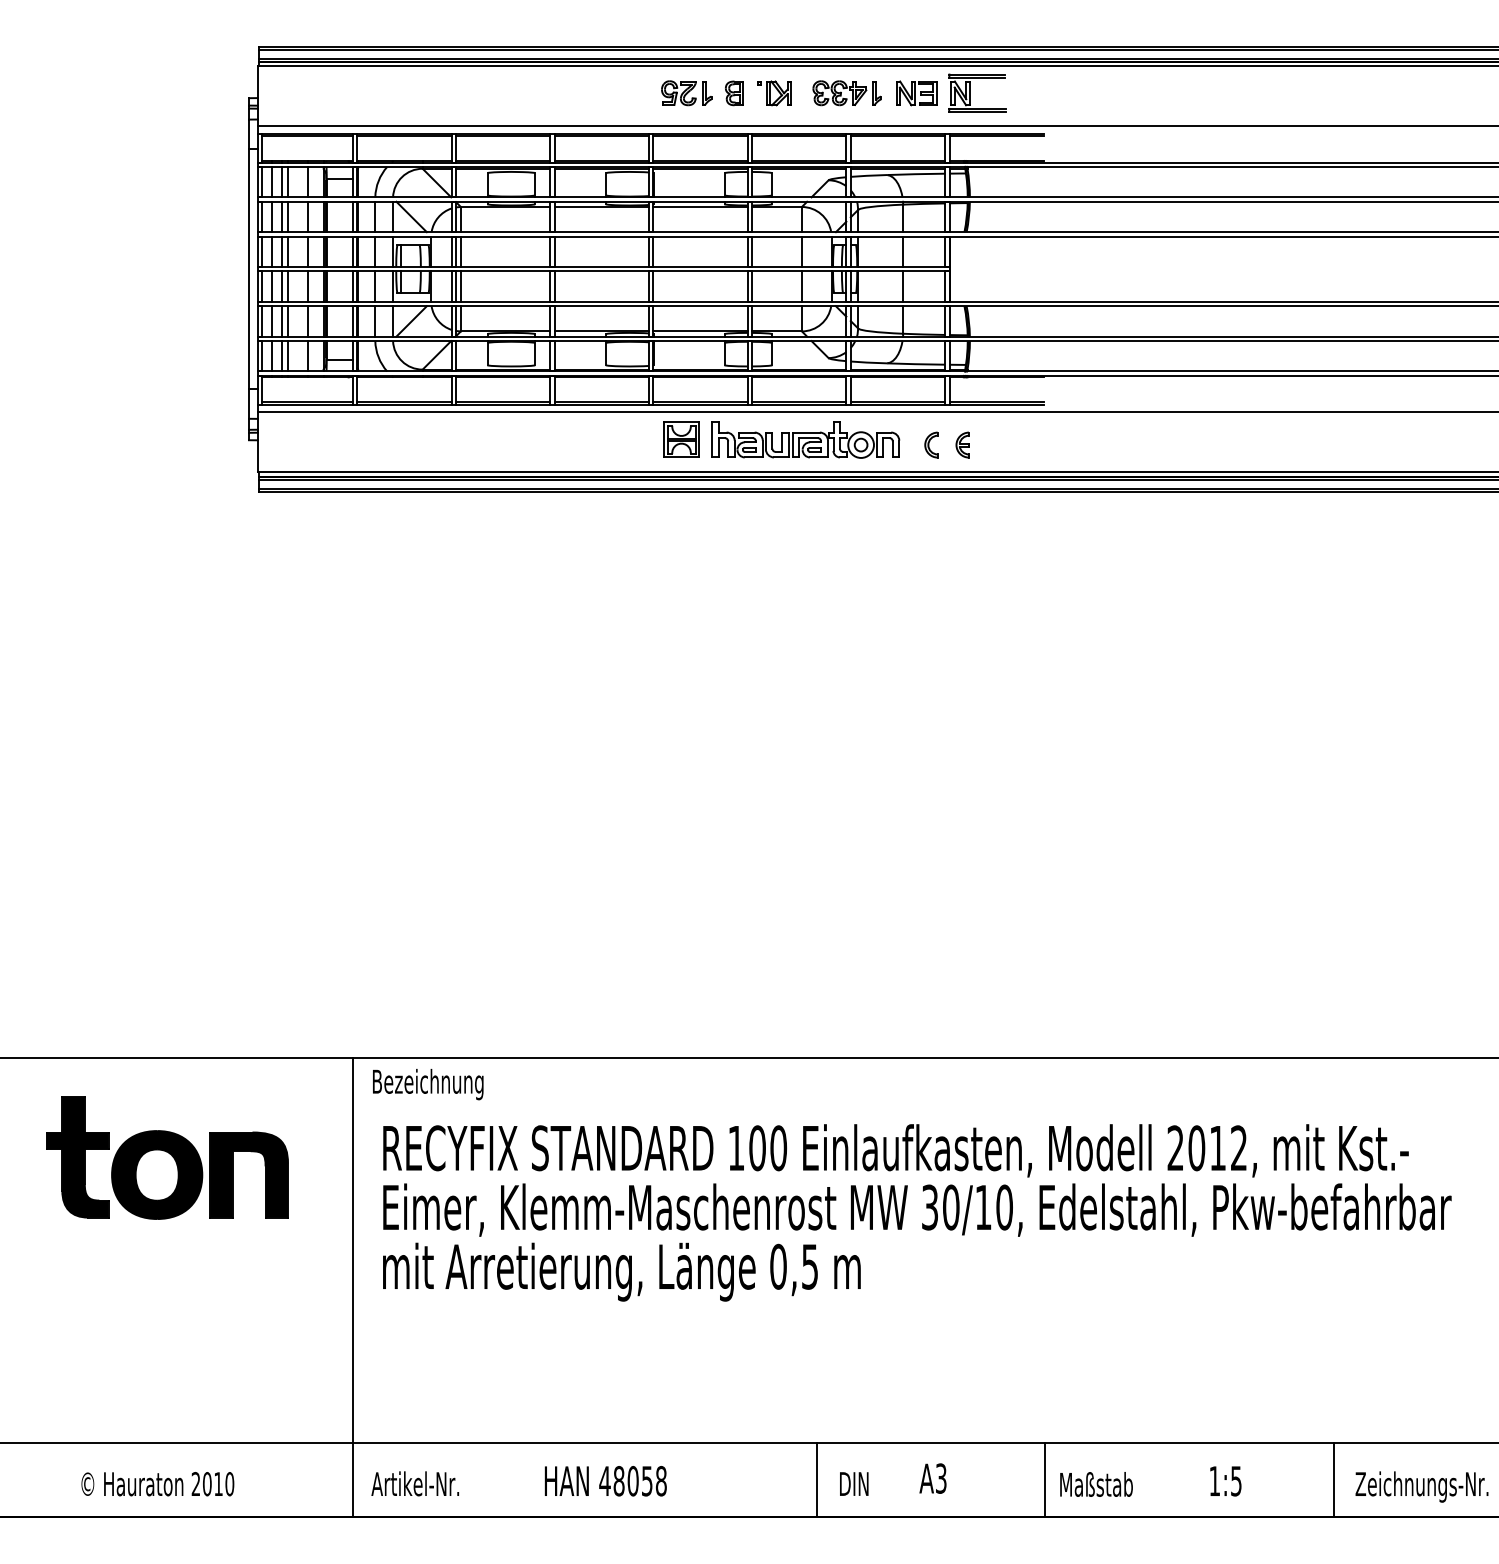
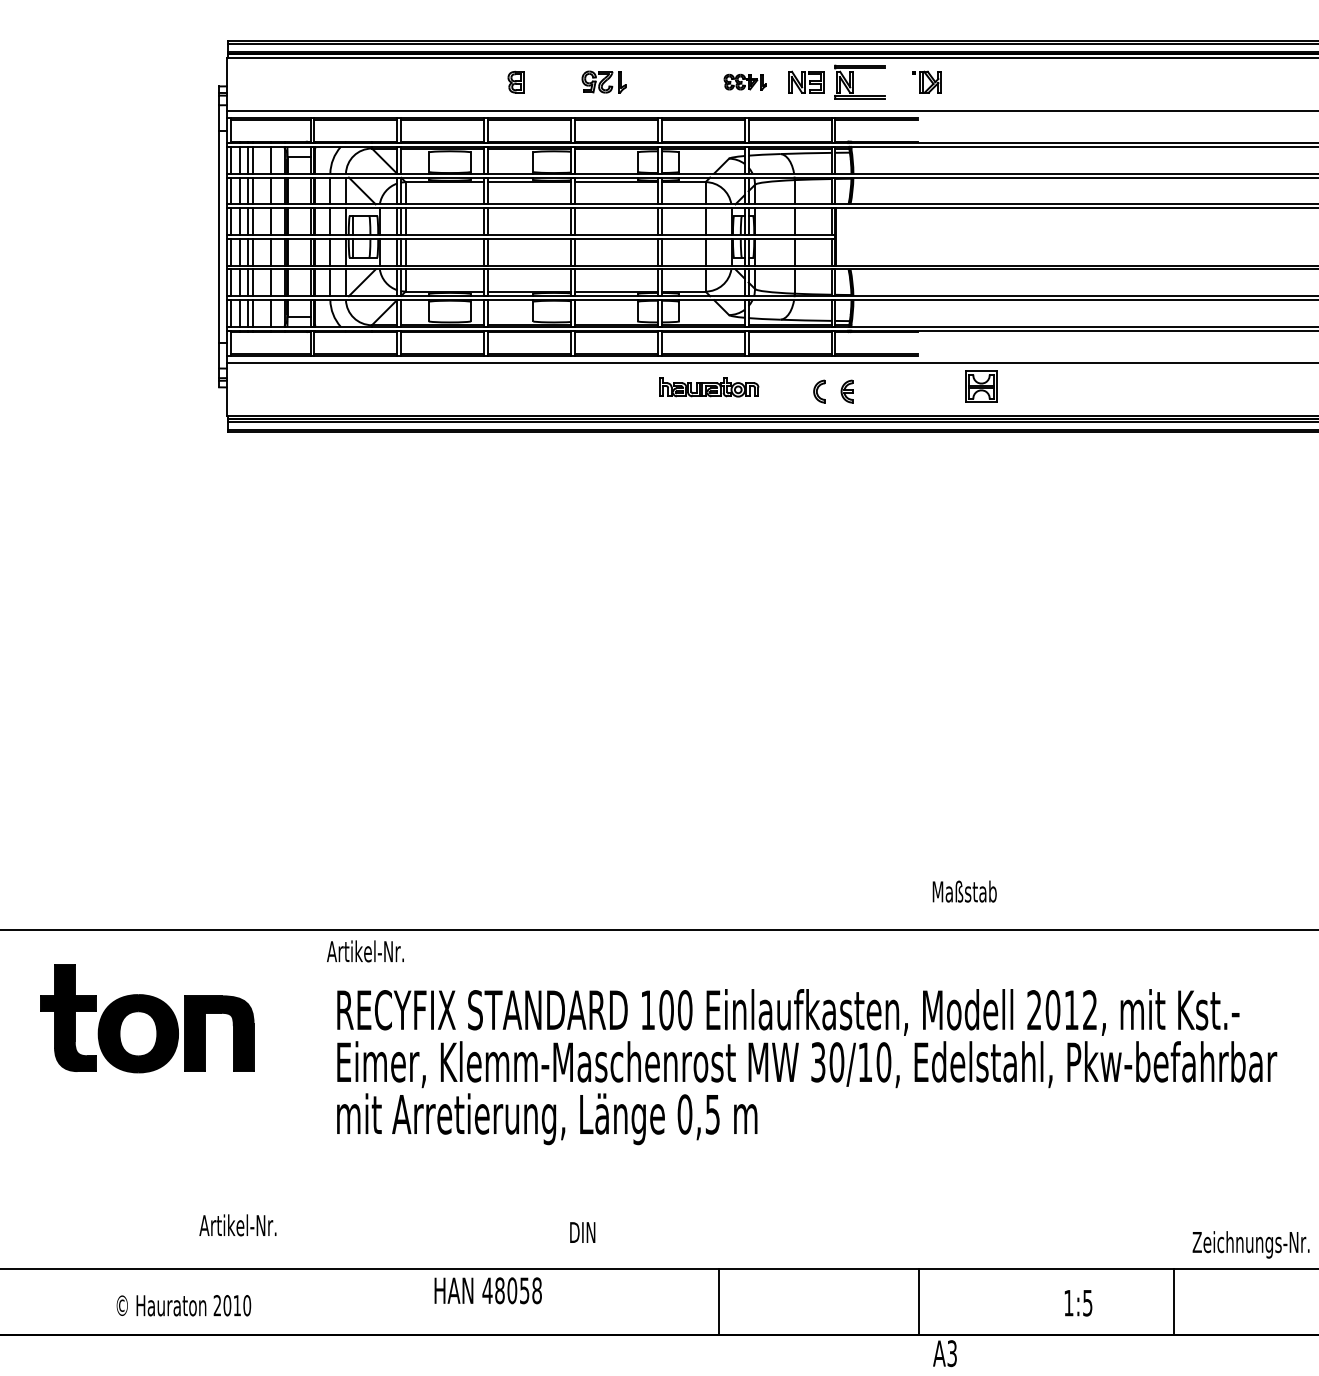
part: (734, 93) -> (516, 82), moved
part: (774, 93) -> (926, 82), moved
part: (846, 93) -> (744, 82), size x0.7
part: (681, 439) -> (981, 386), moved
part: (805, 439) -> (708, 386), size x0.6
text: (427, 1084) -> (376, 954), Bezeichnung -> Artikel-Nr.
line: (352, 1287) -> (310, 1132), removed
text: (932, 1478) -> (944, 1353), moved
text: (605, 1481) -> (487, 1291), moved
text: (414, 1483) -> (237, 1225), moved
text: (854, 1483) -> (582, 1232), moved
text: (157, 1484) -> (183, 1305), moved
text: (1096, 1484) -> (964, 891), moved
text: (1421, 1486) -> (1250, 1244), moved

